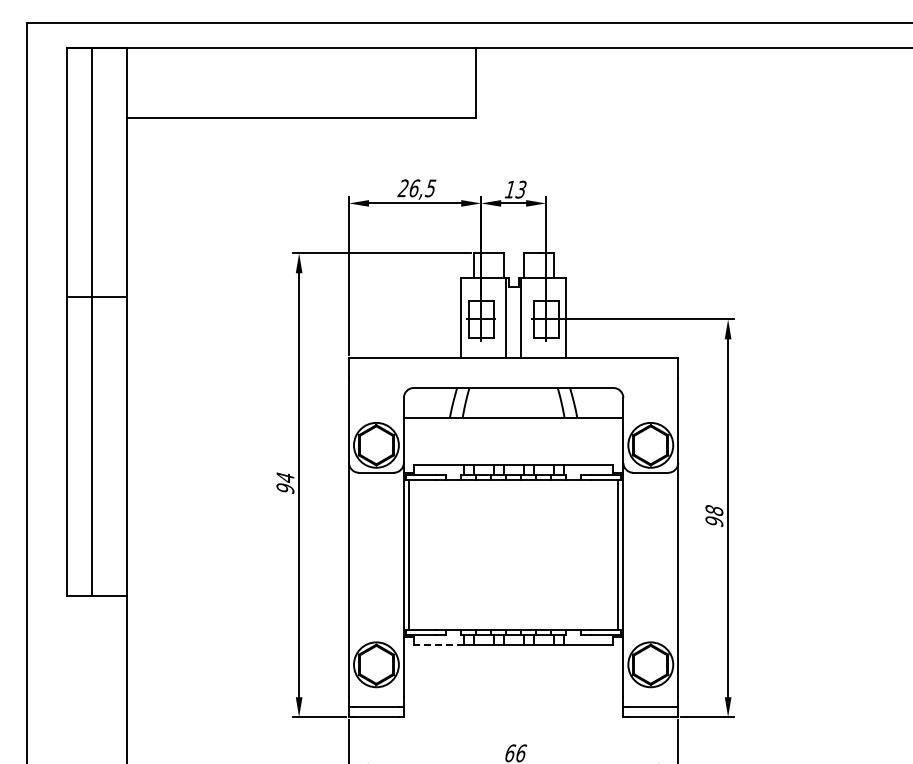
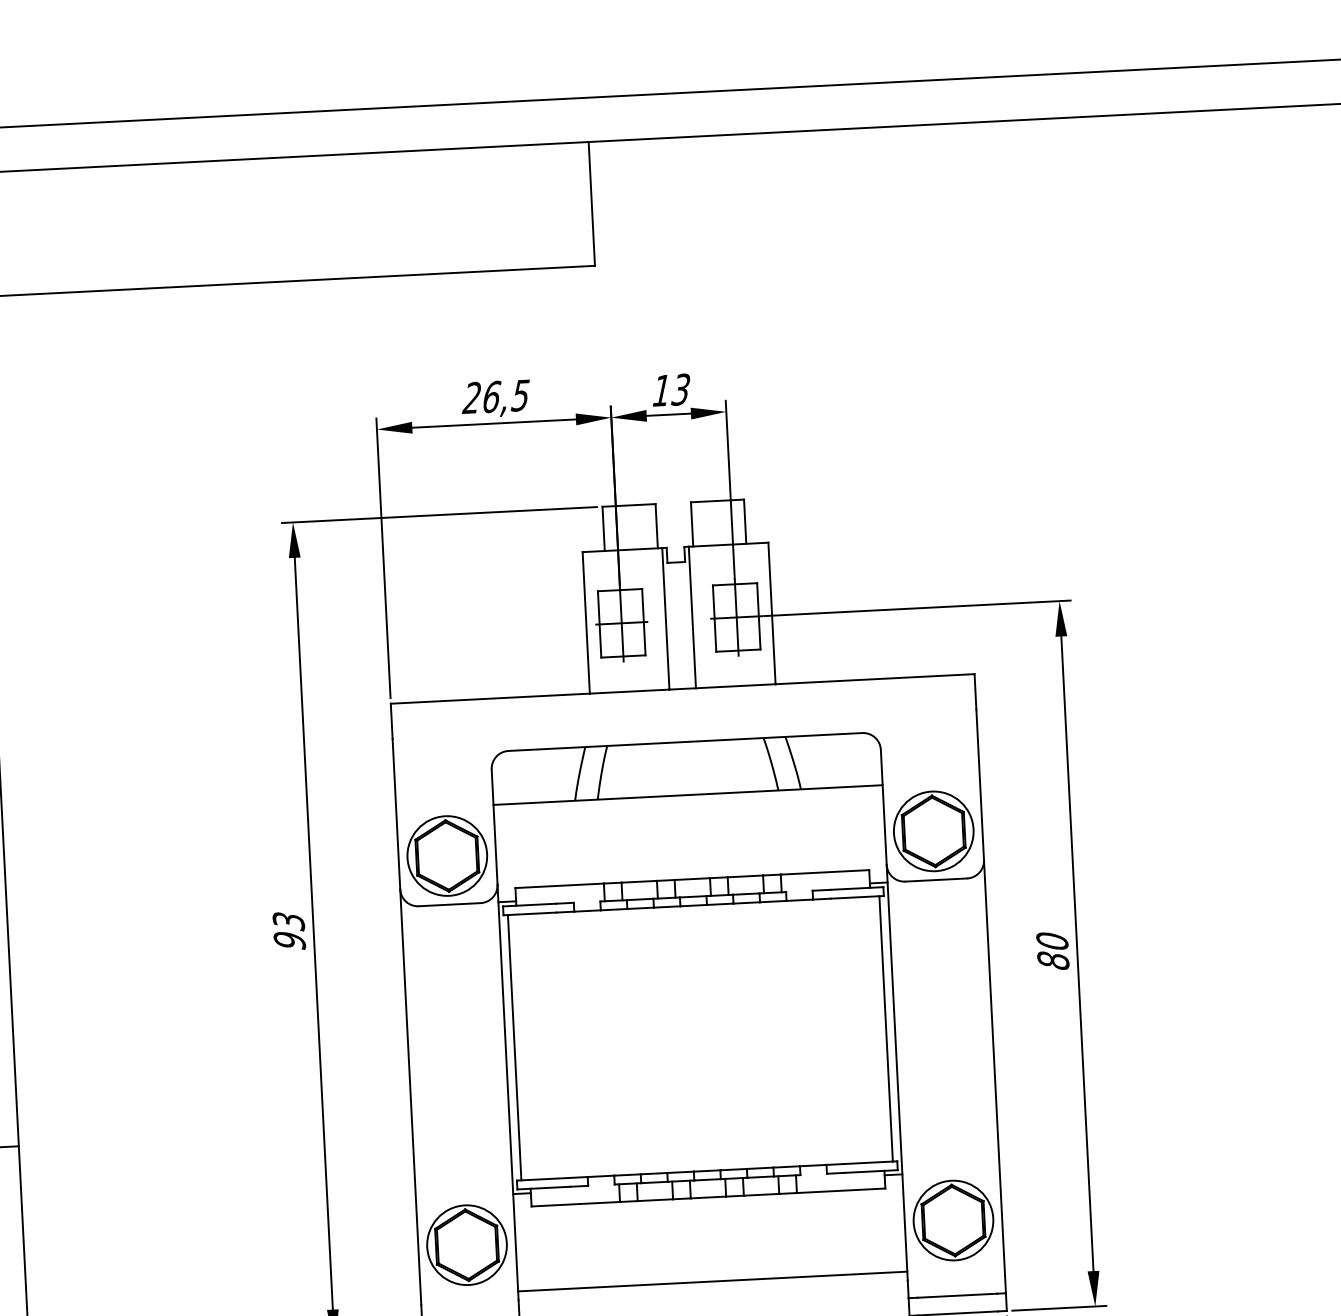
text: (285, 477) -> (288, 921), 94 -> 93
text: (714, 516) -> (1053, 951), 98 -> 80
line: (438, 644) -> (575, 1203), dashed -> solid
line: (513, 692) -> (712, 1281), added

